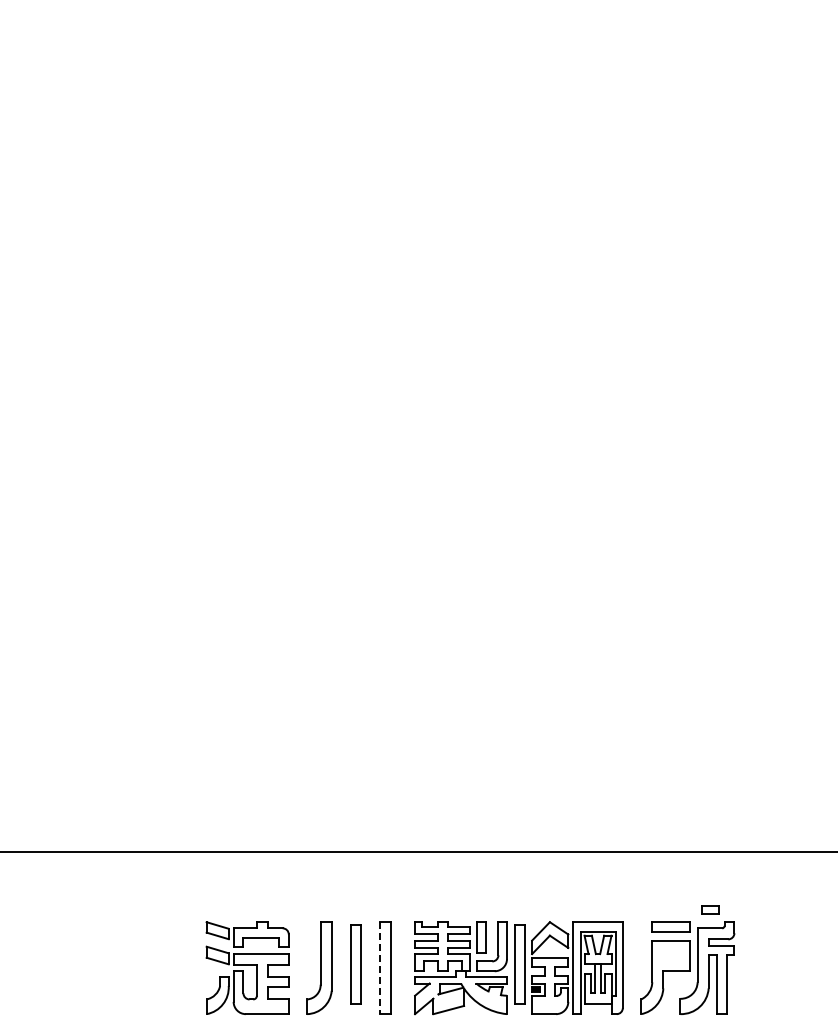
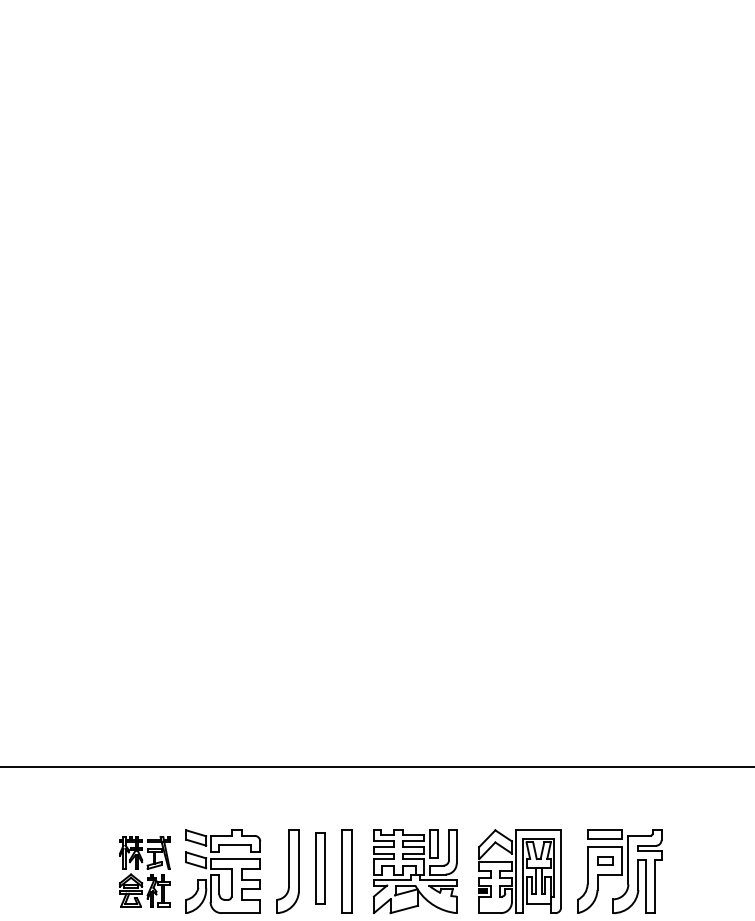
part: (710, 909) -> (604, 860), moved
part: (519, 964) -> (468, 868), removed
part: (160, 967) -> (144, 871), added
line: (379, 968) -> (341, 872), dashed -> solid

